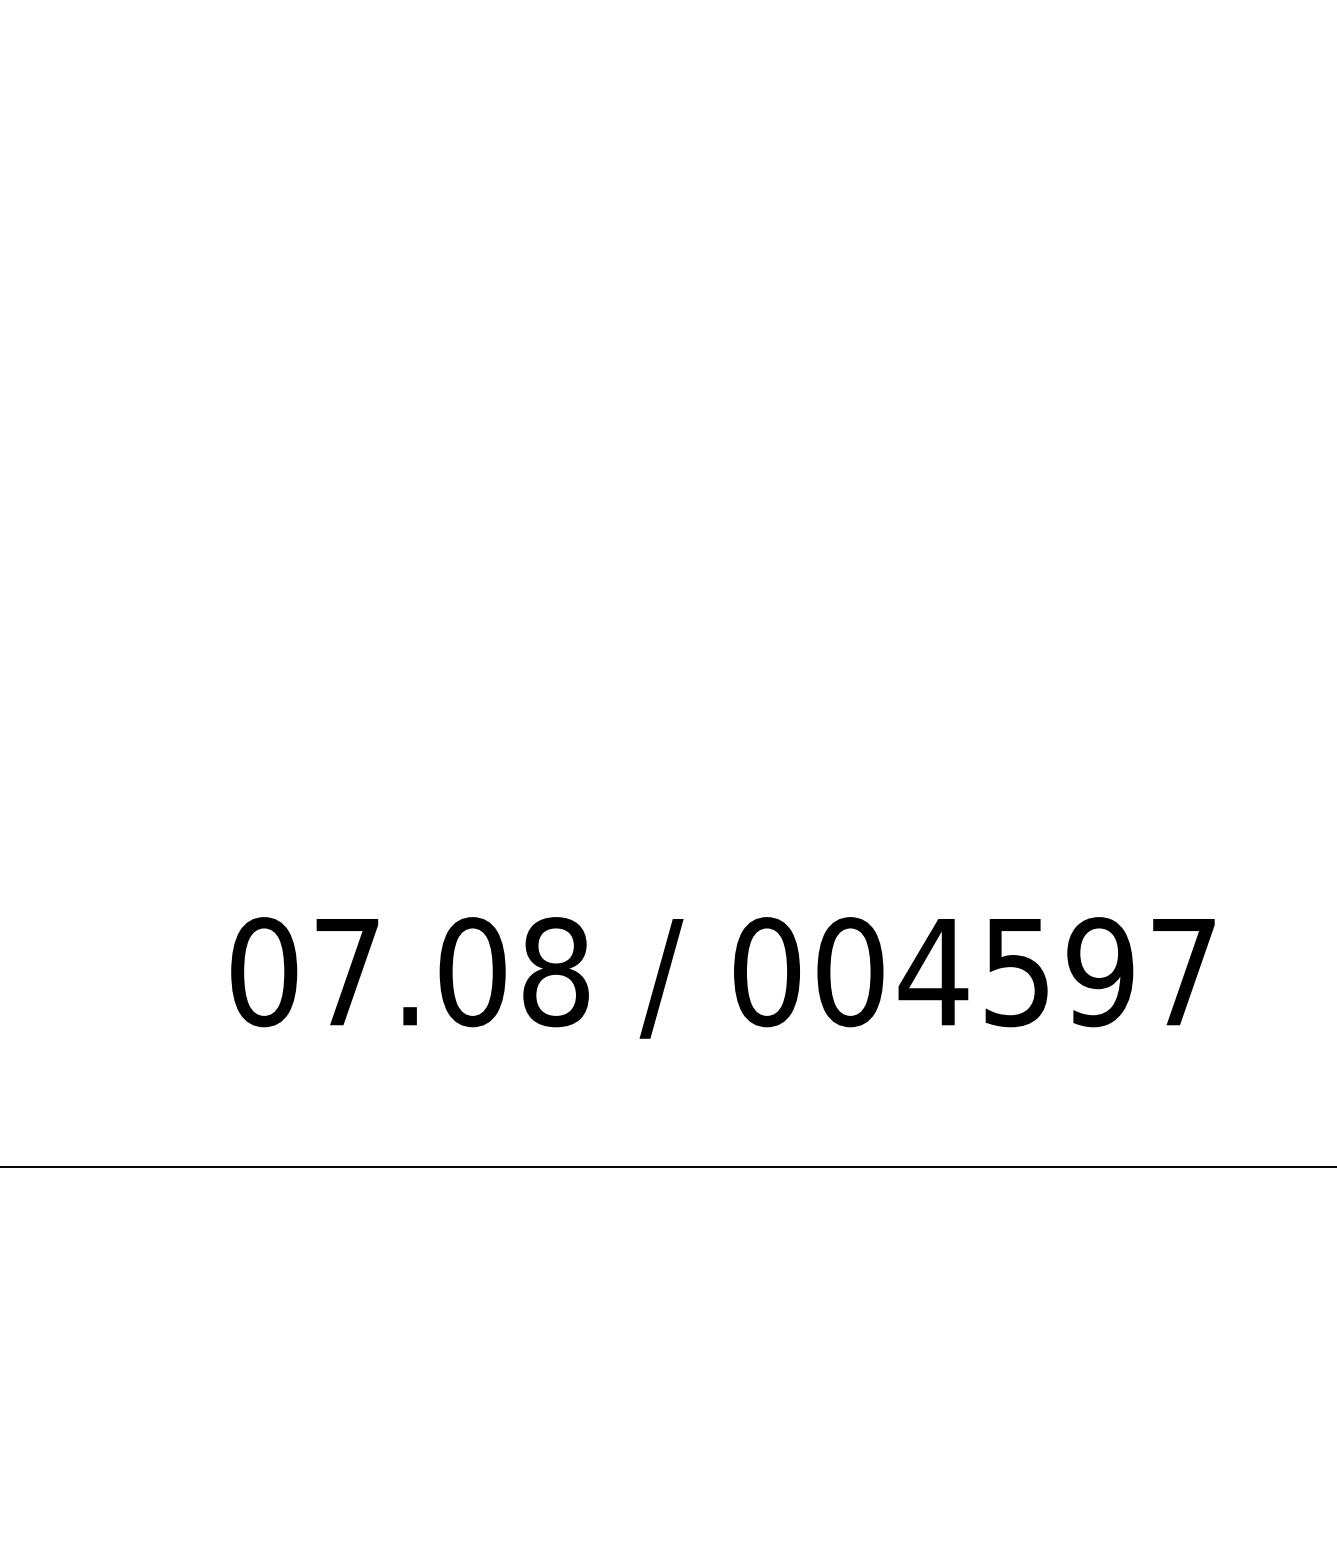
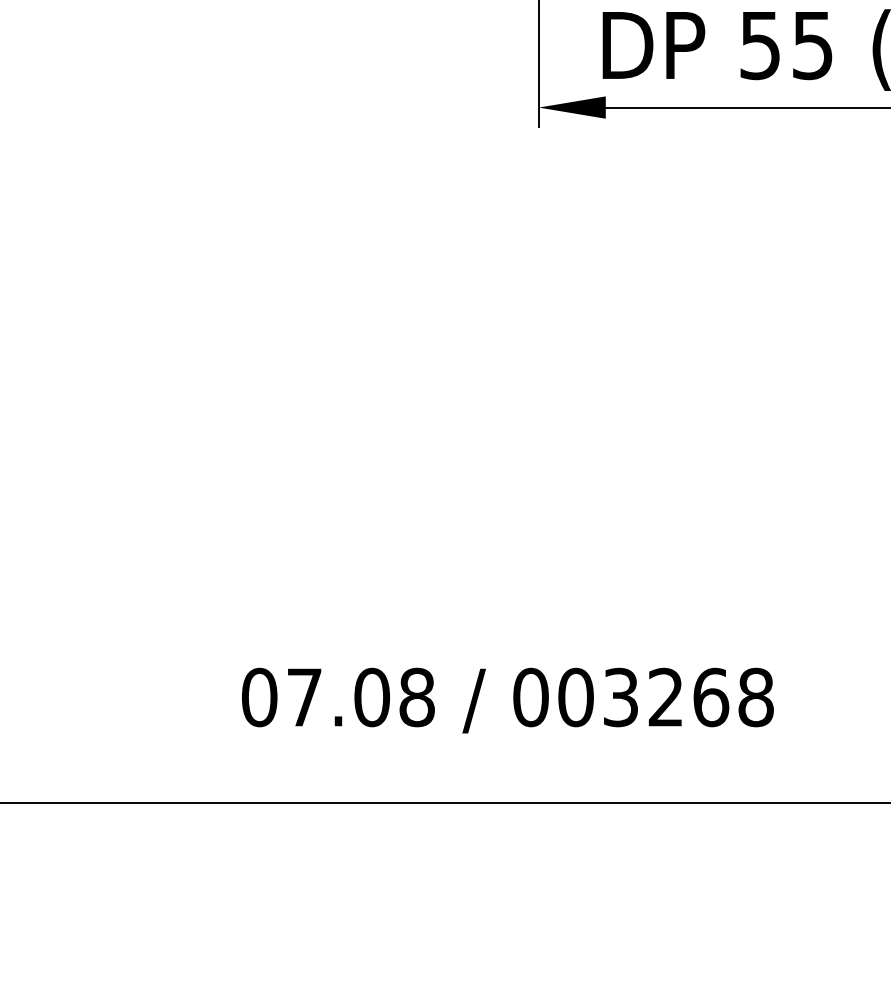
text: (1056, 972) -> (687, 697), 004597 -> 003268

